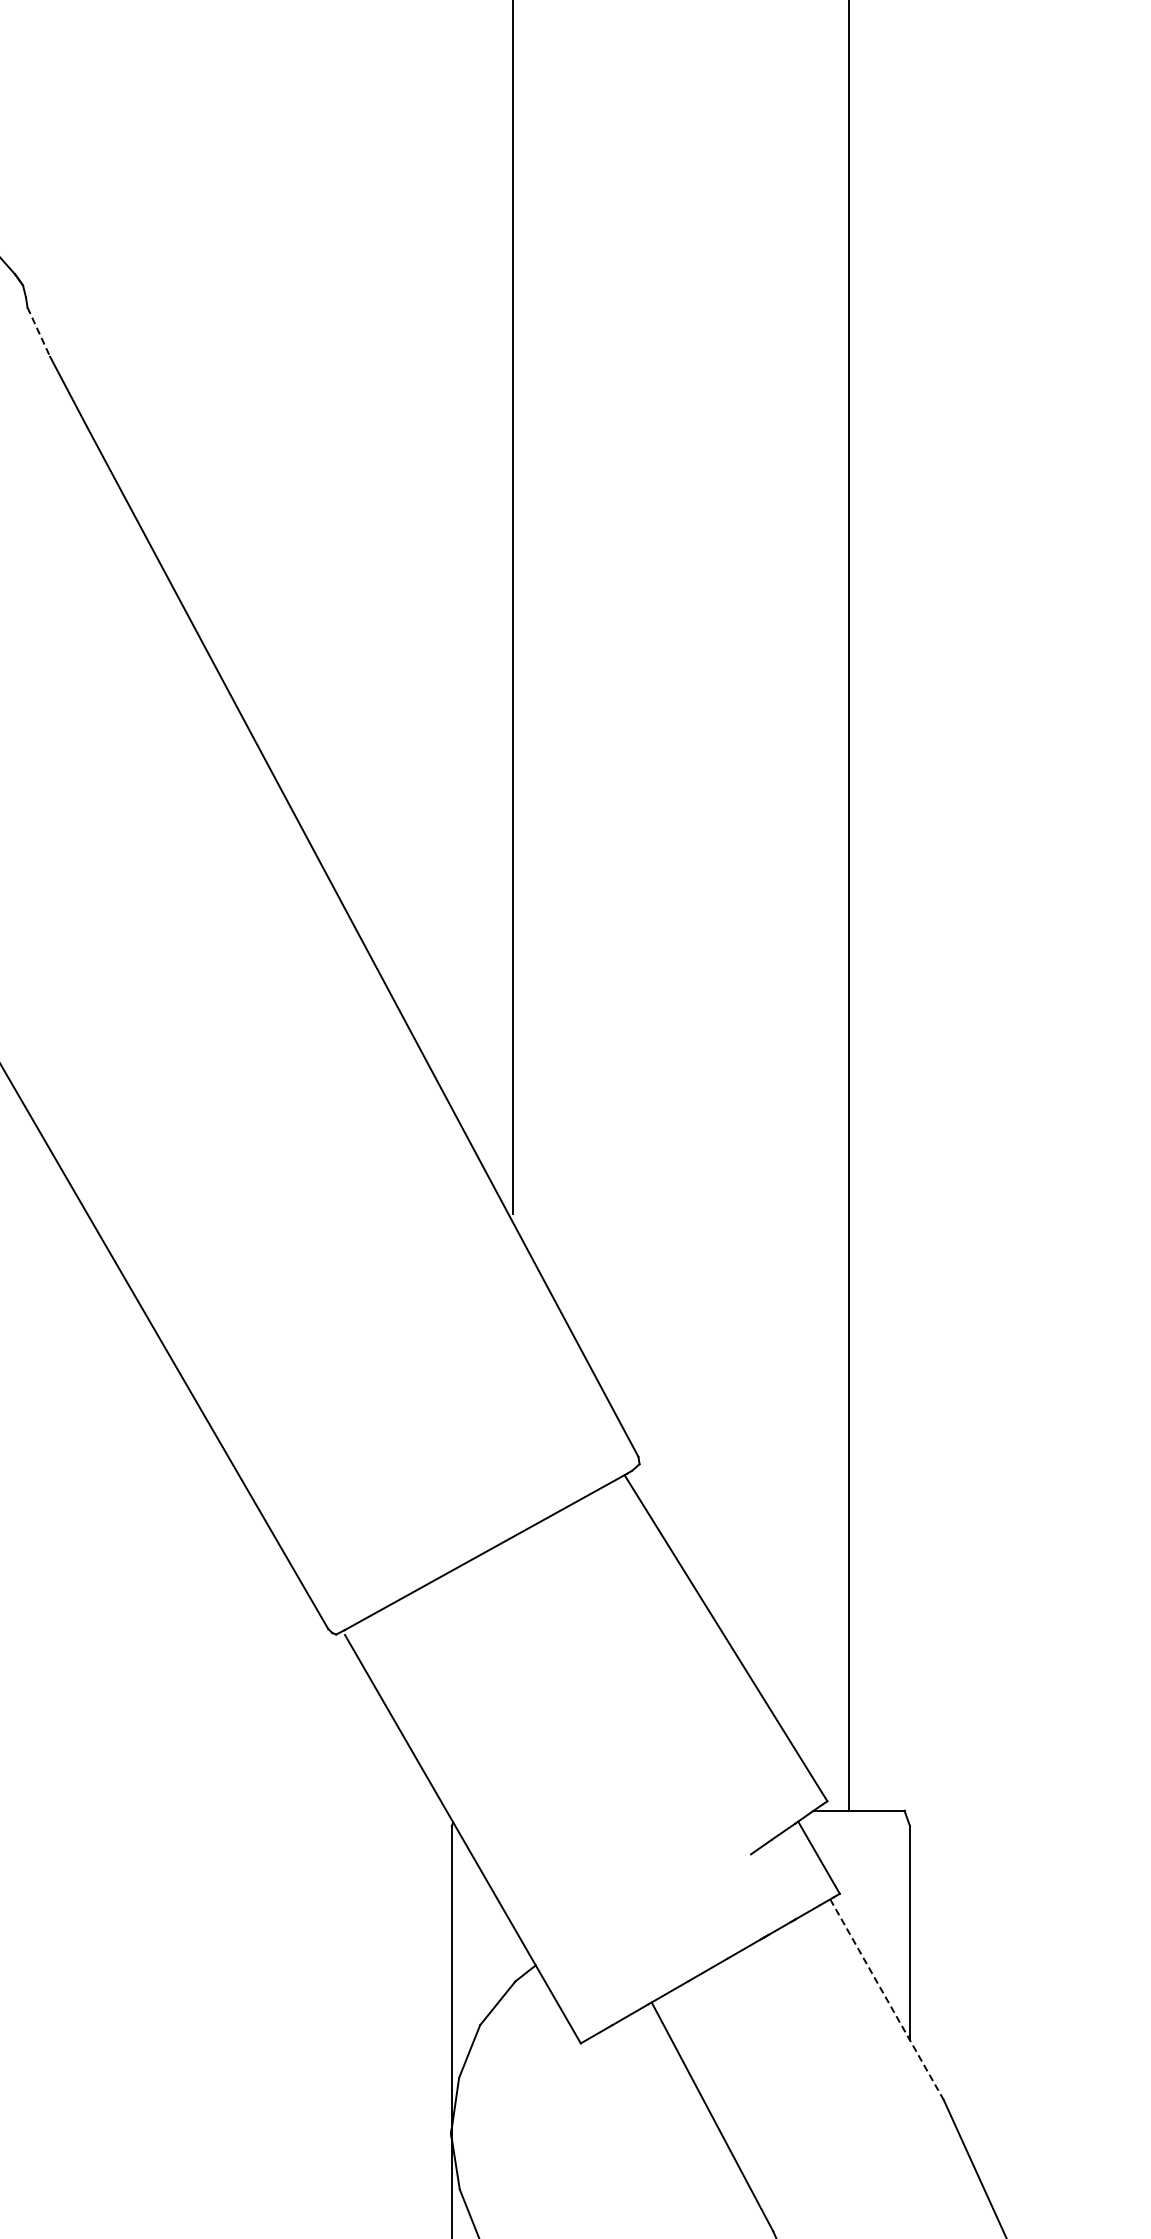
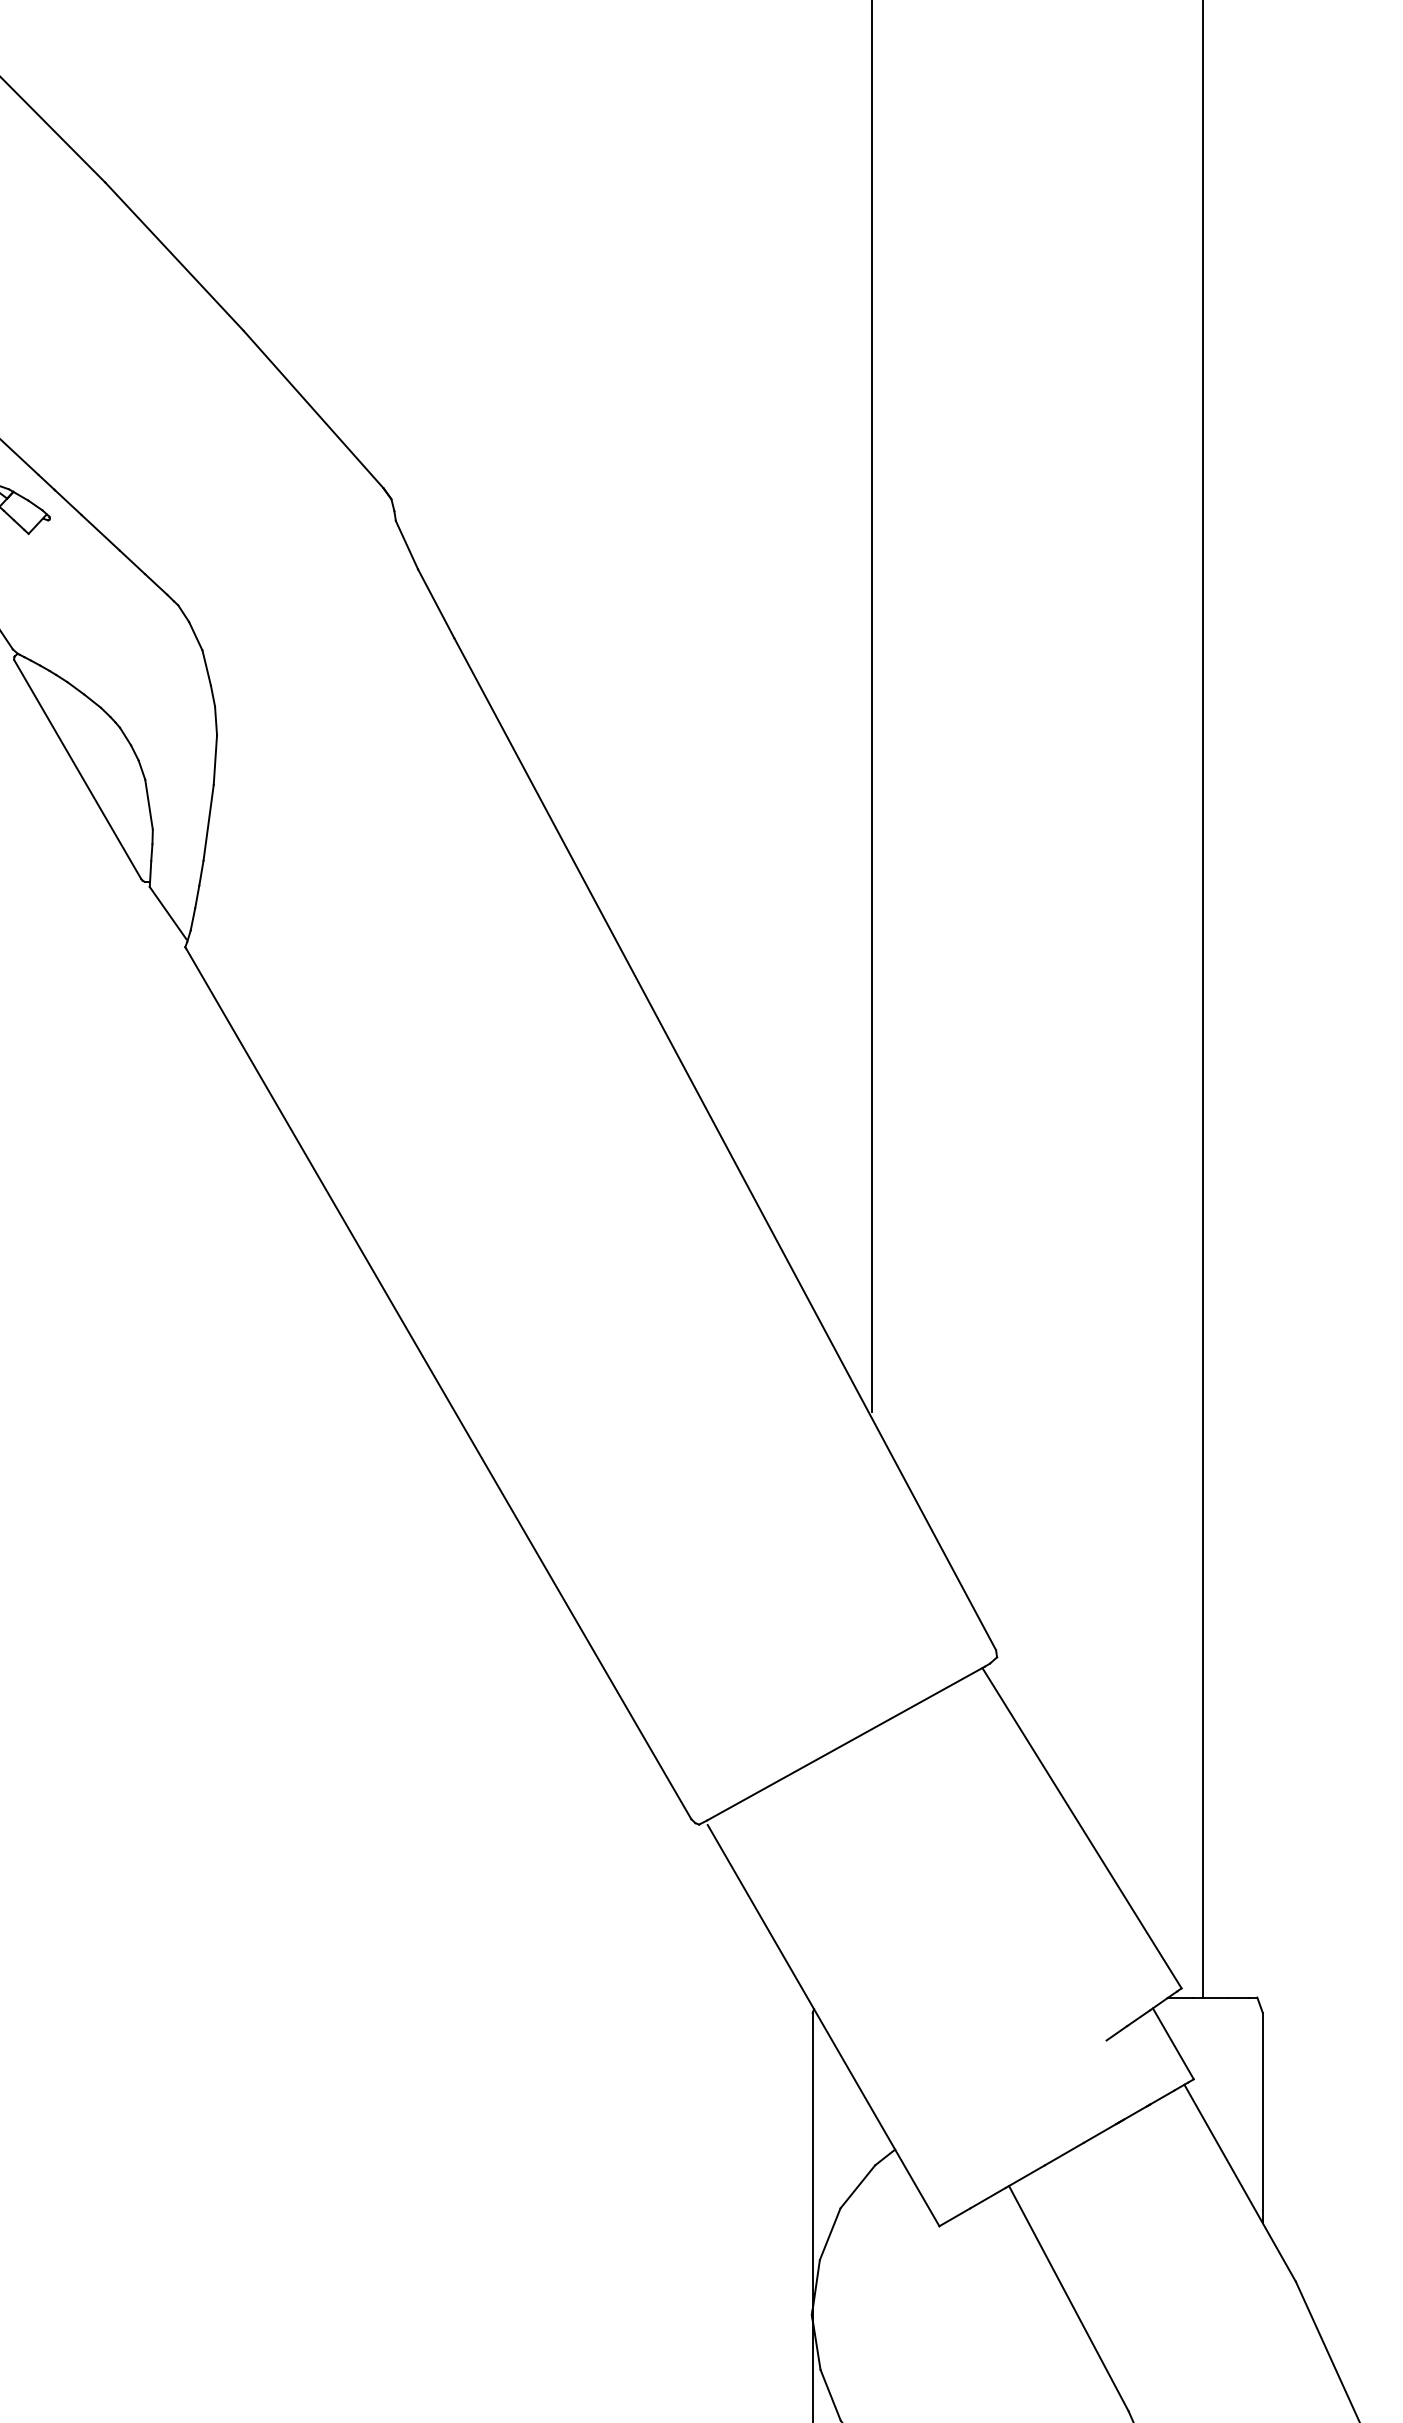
line: (39, 332) -> (407, 545), dashed -> solid
line: (887, 1999) -> (1240, 2183), dashed -> solid

